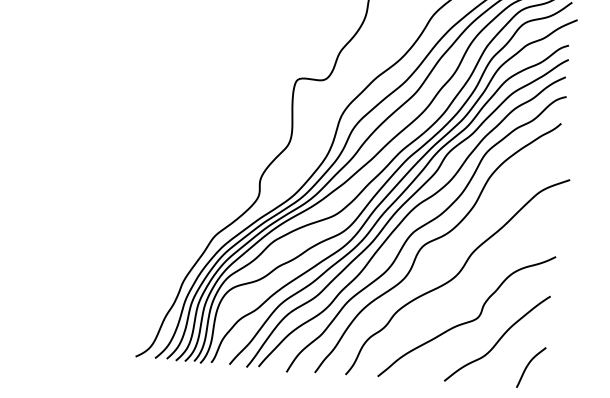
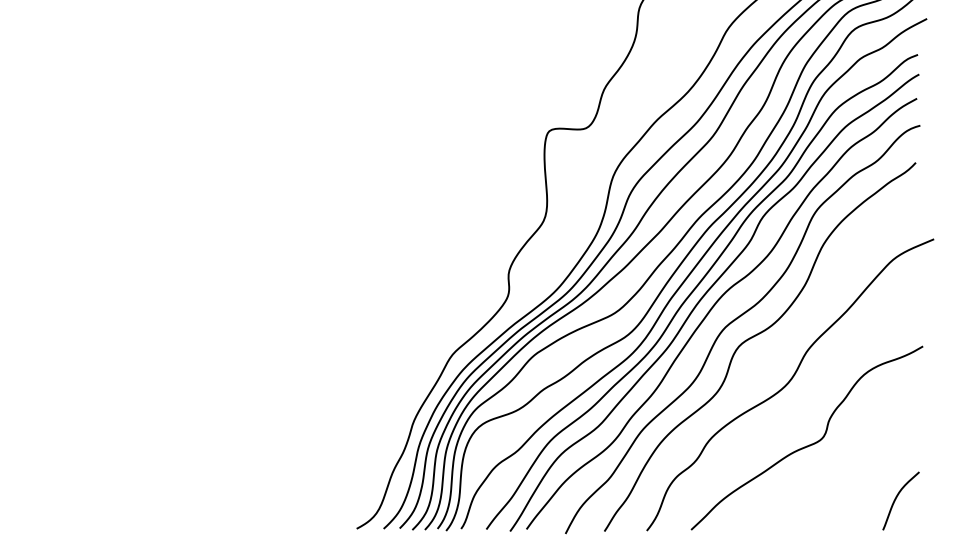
curve: (498, 339) -> (853, 465), removed

